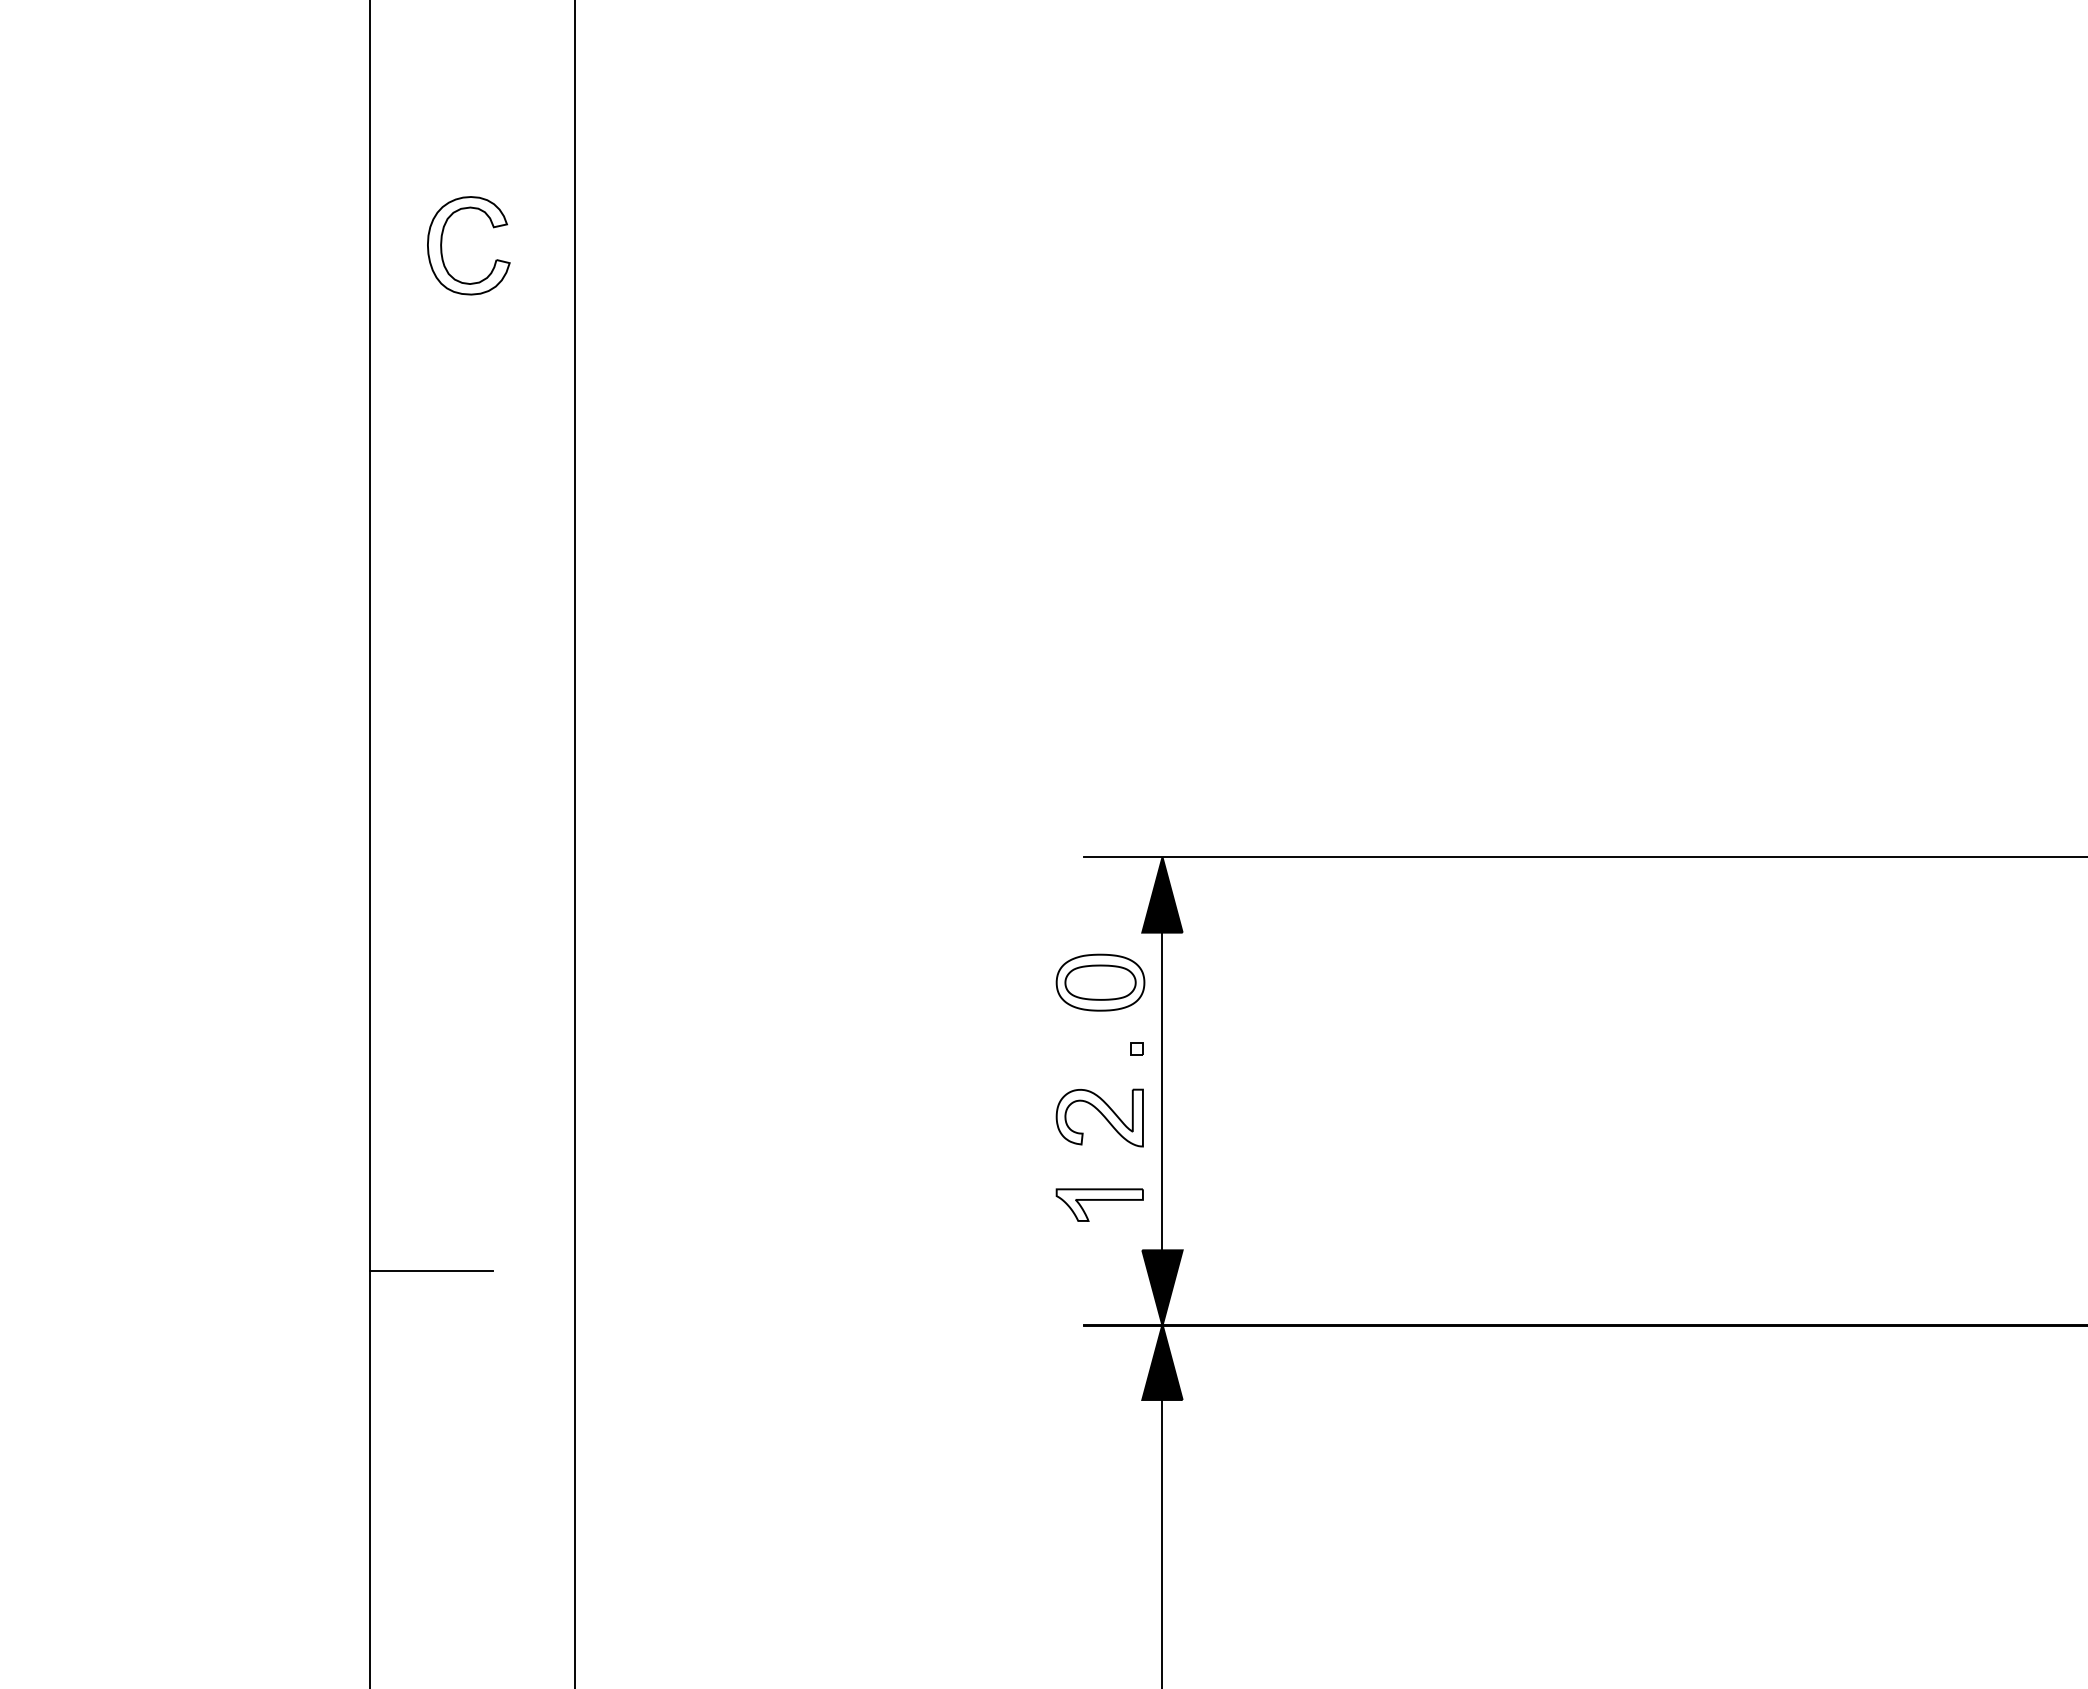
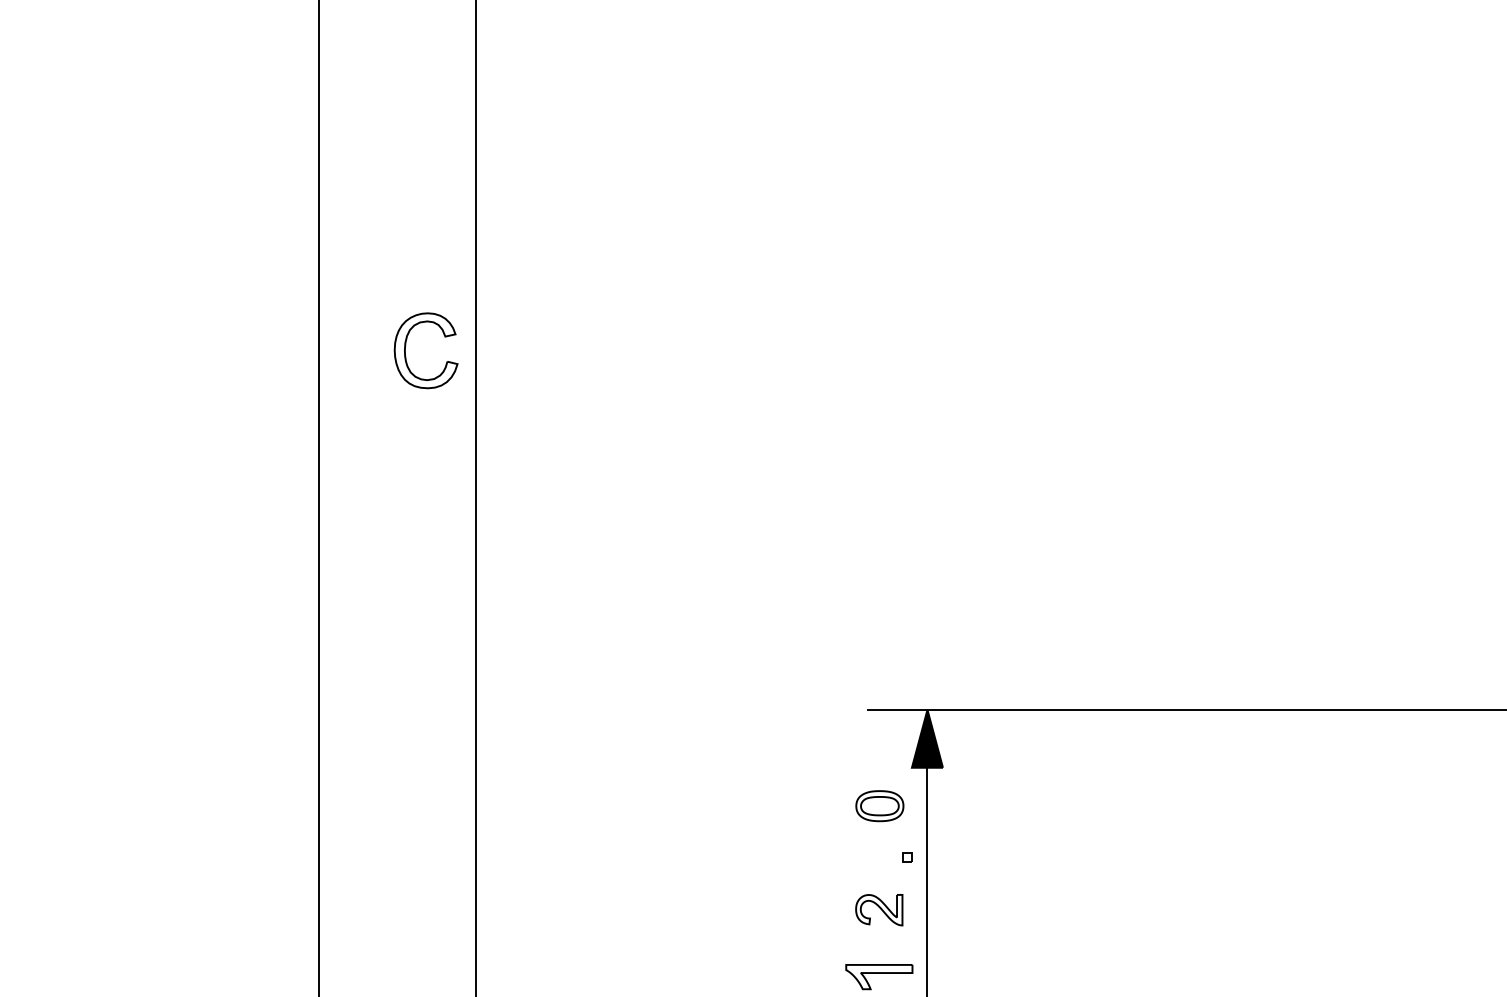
part: (442, 243) -> (405, 349), moved
part: (1100, 982) -> (879, 806), size x0.7
part: (1099, 1117) -> (879, 909), size x0.7

